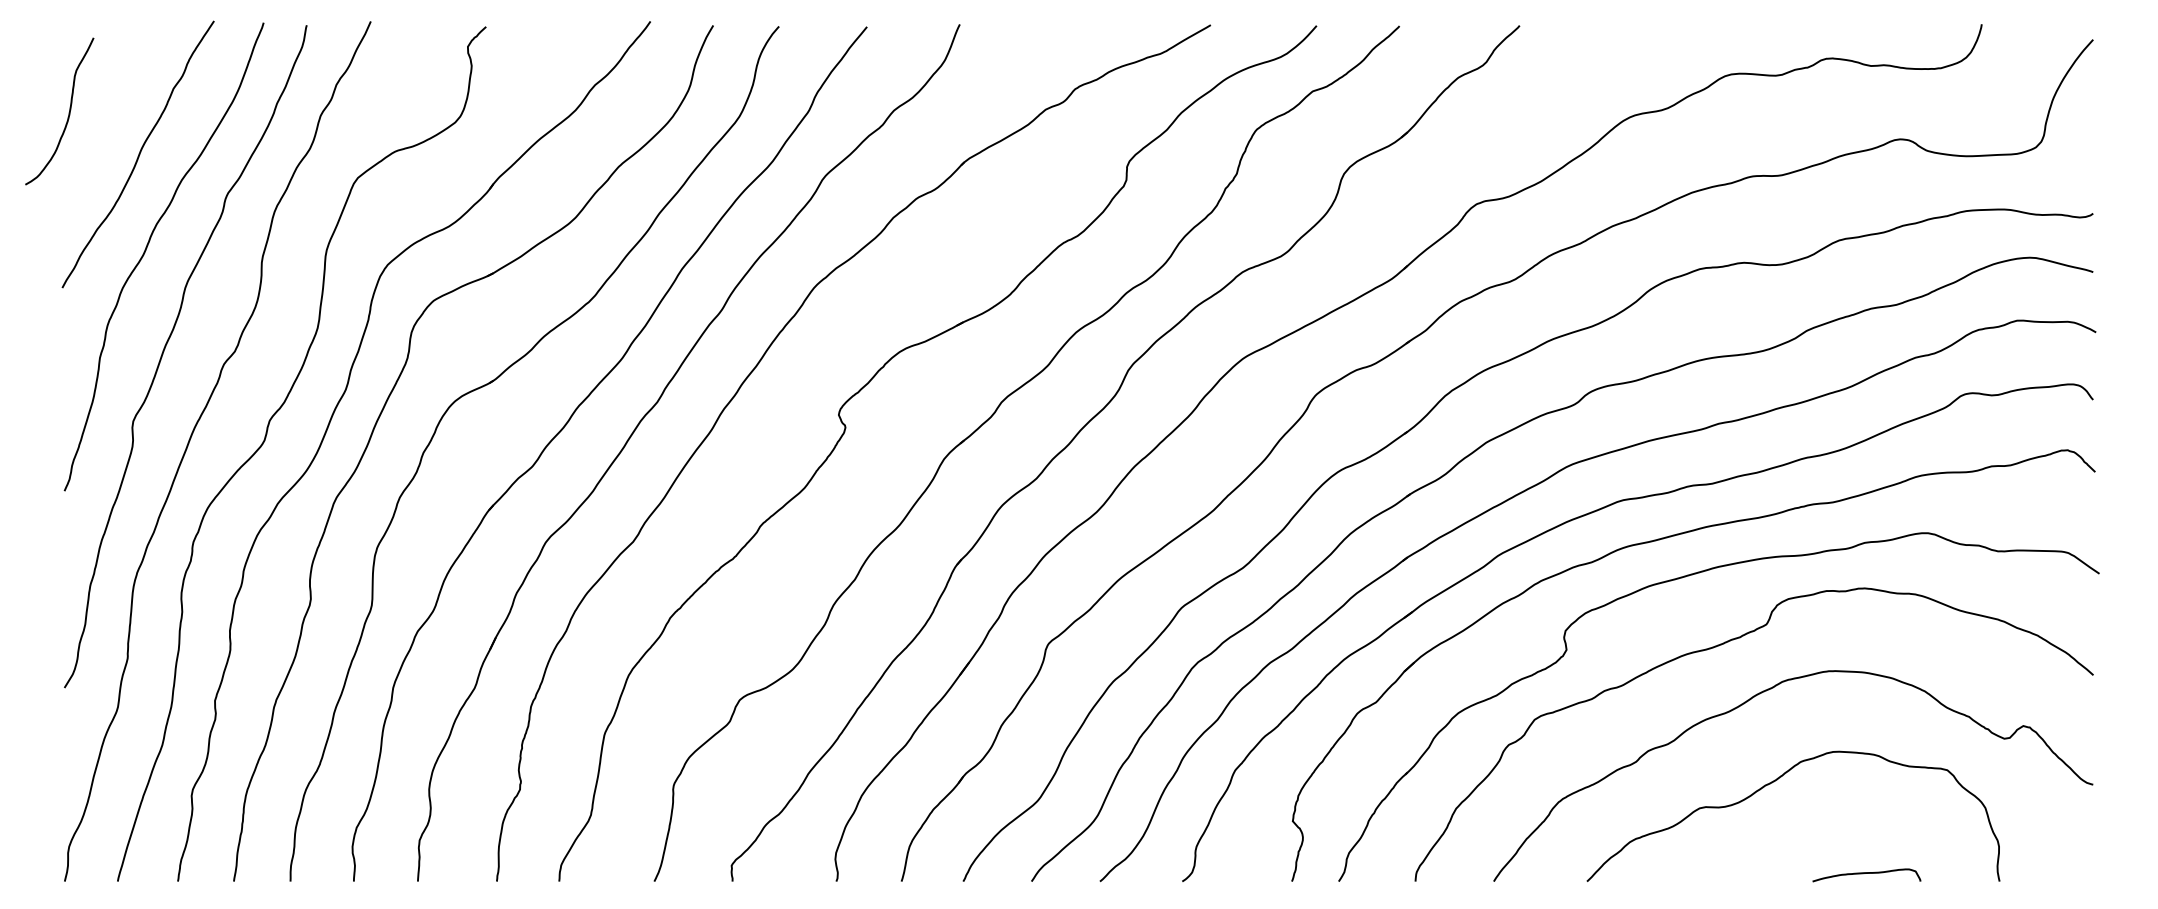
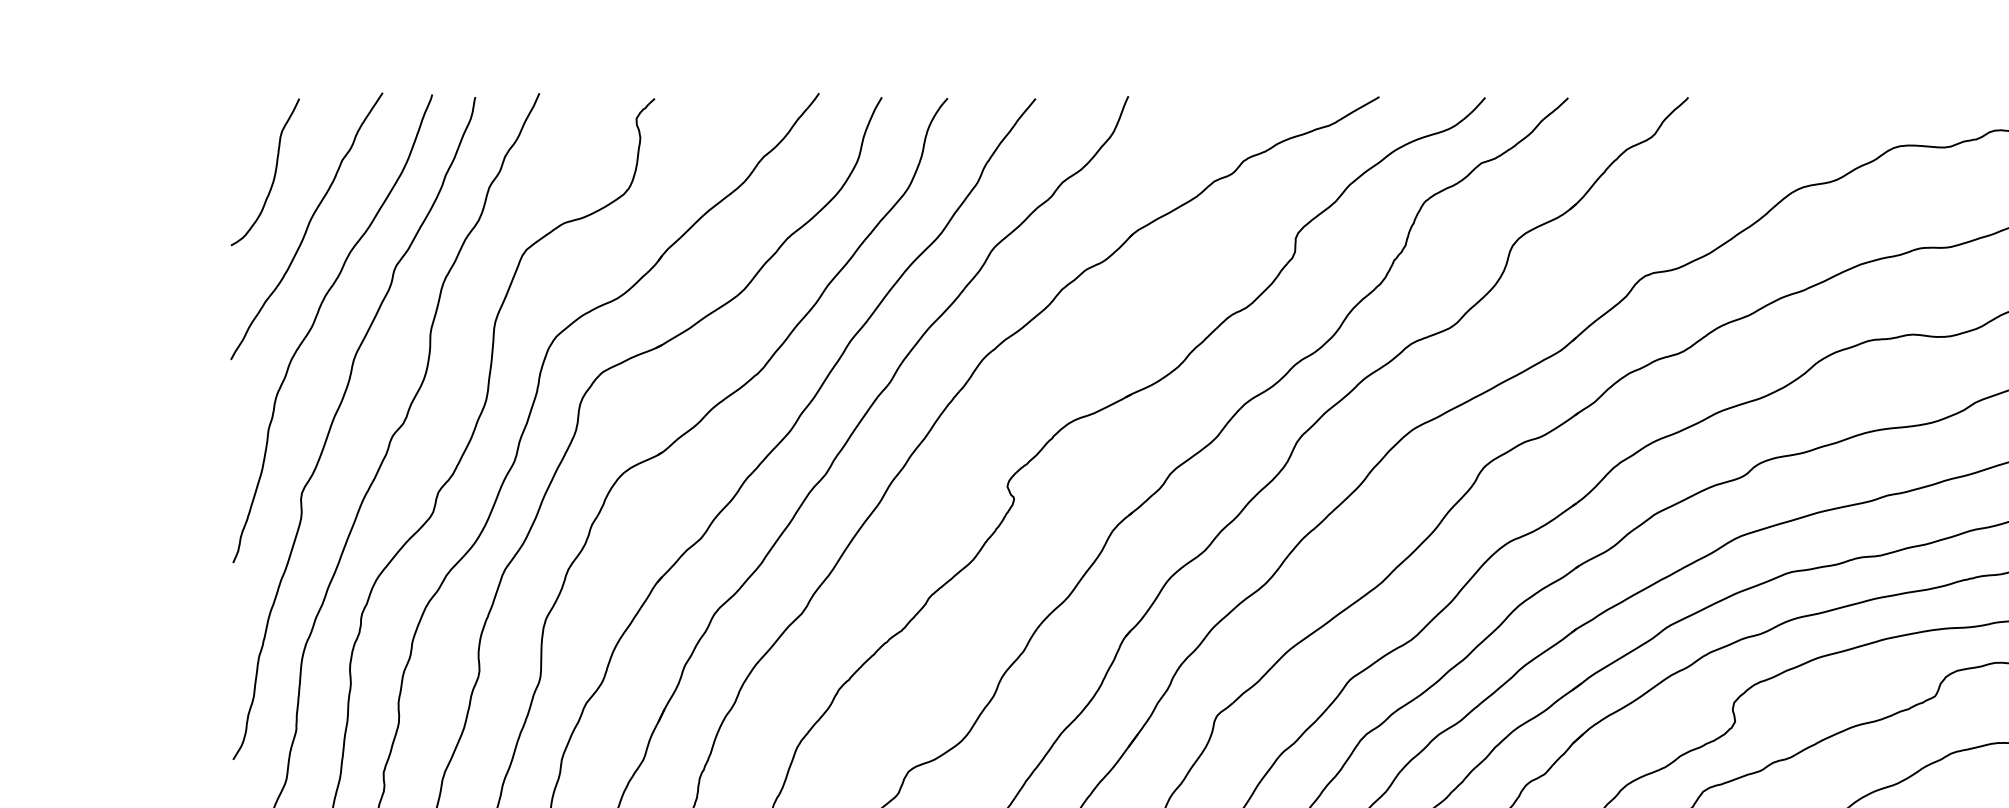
curve: (68, 112) -> (274, 173), moved

